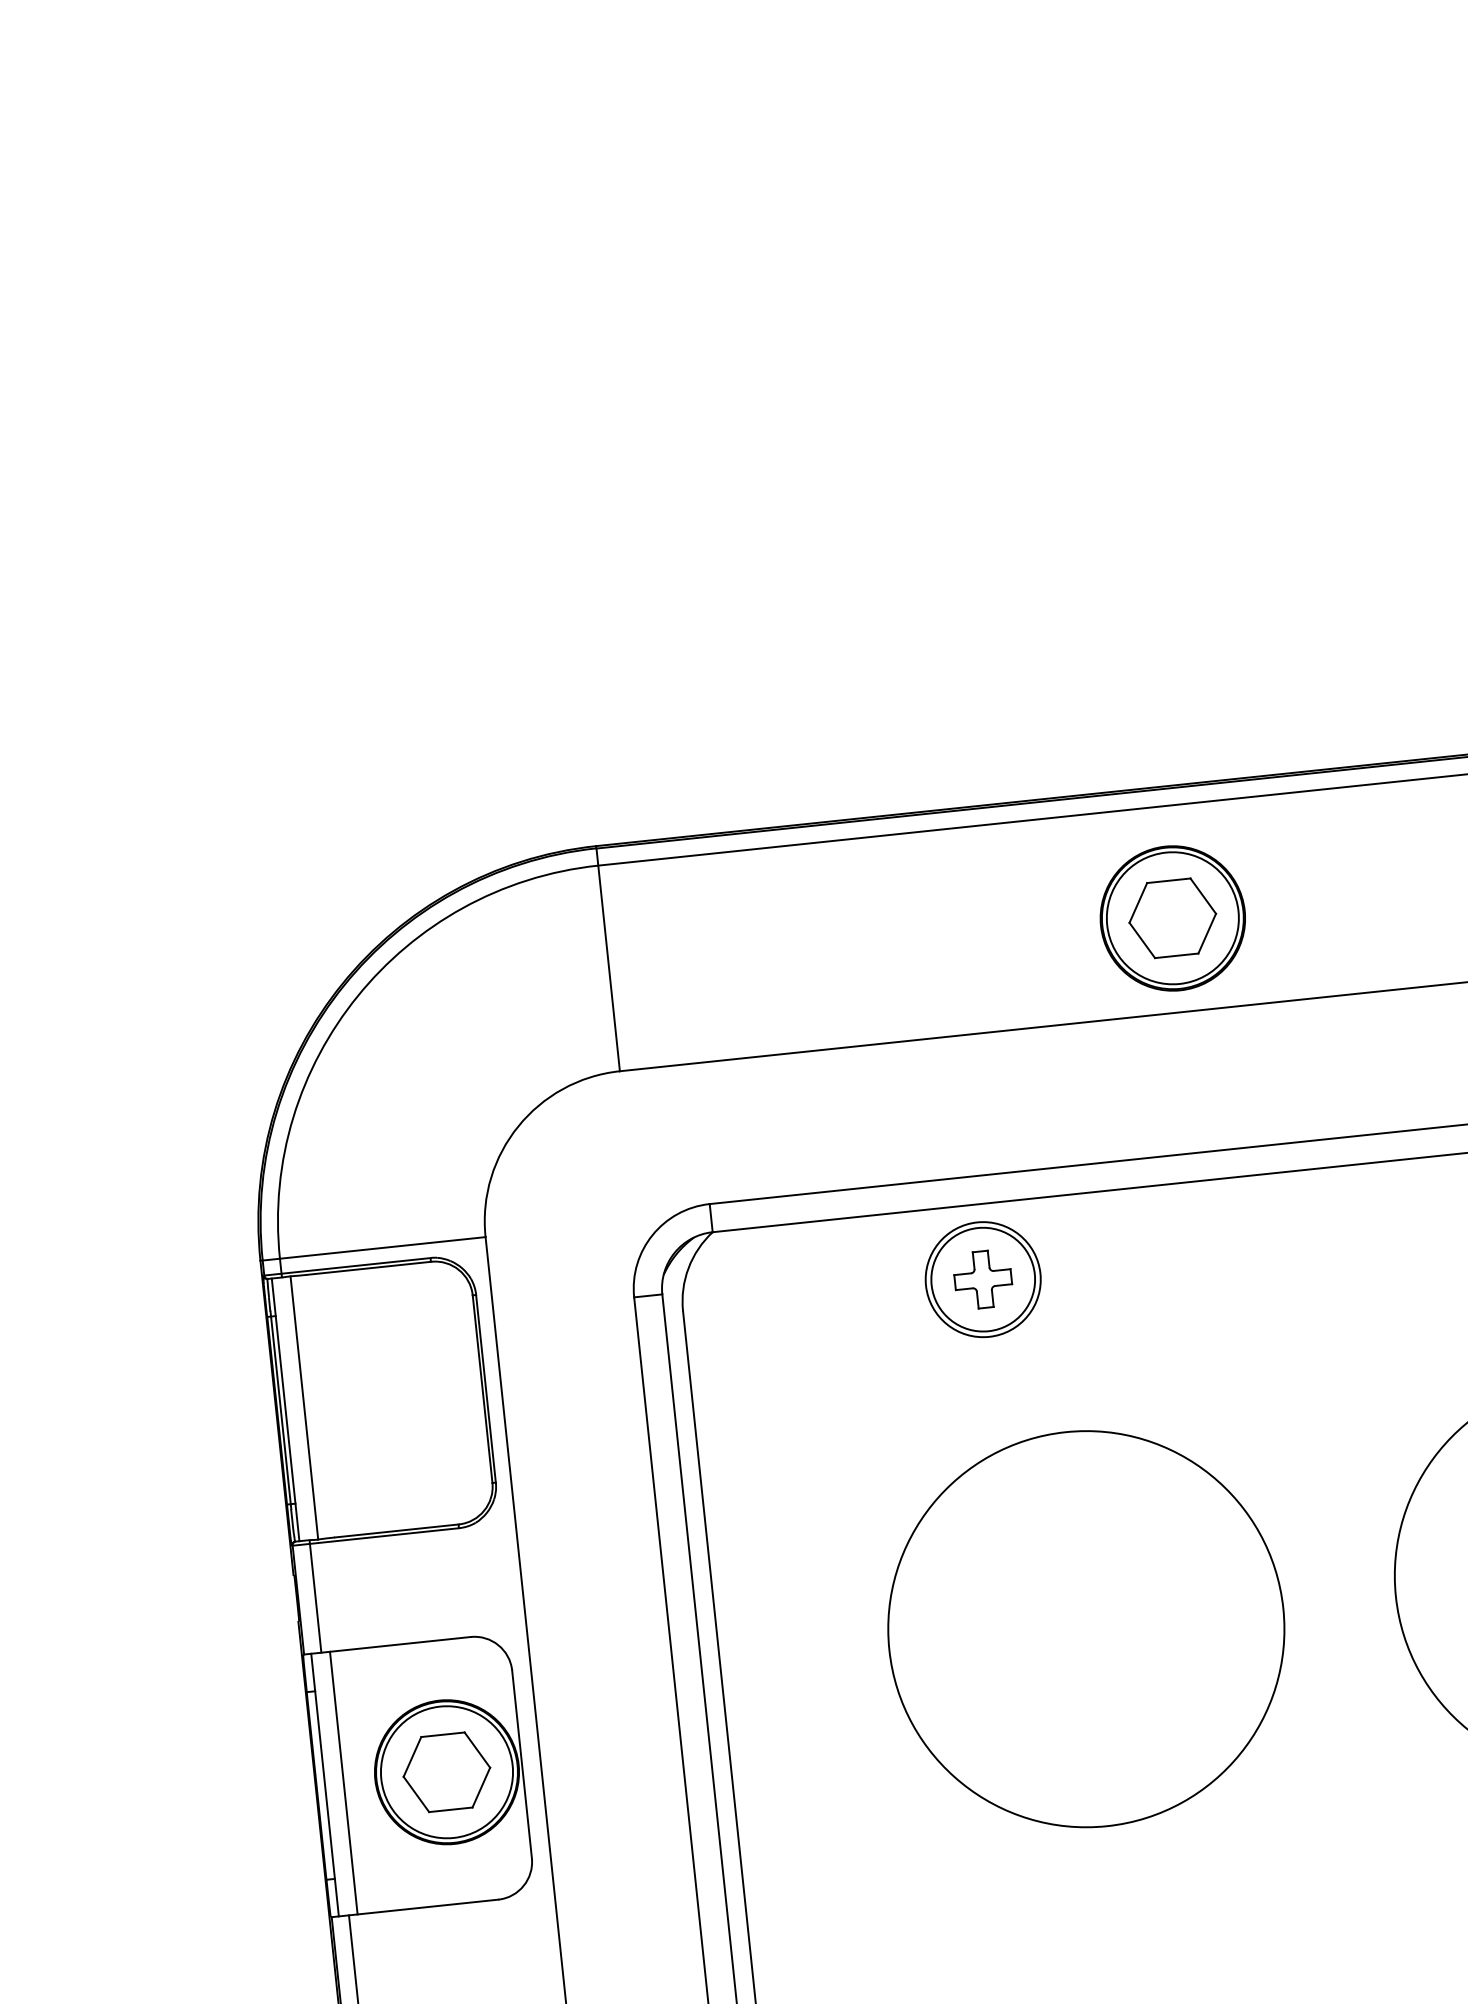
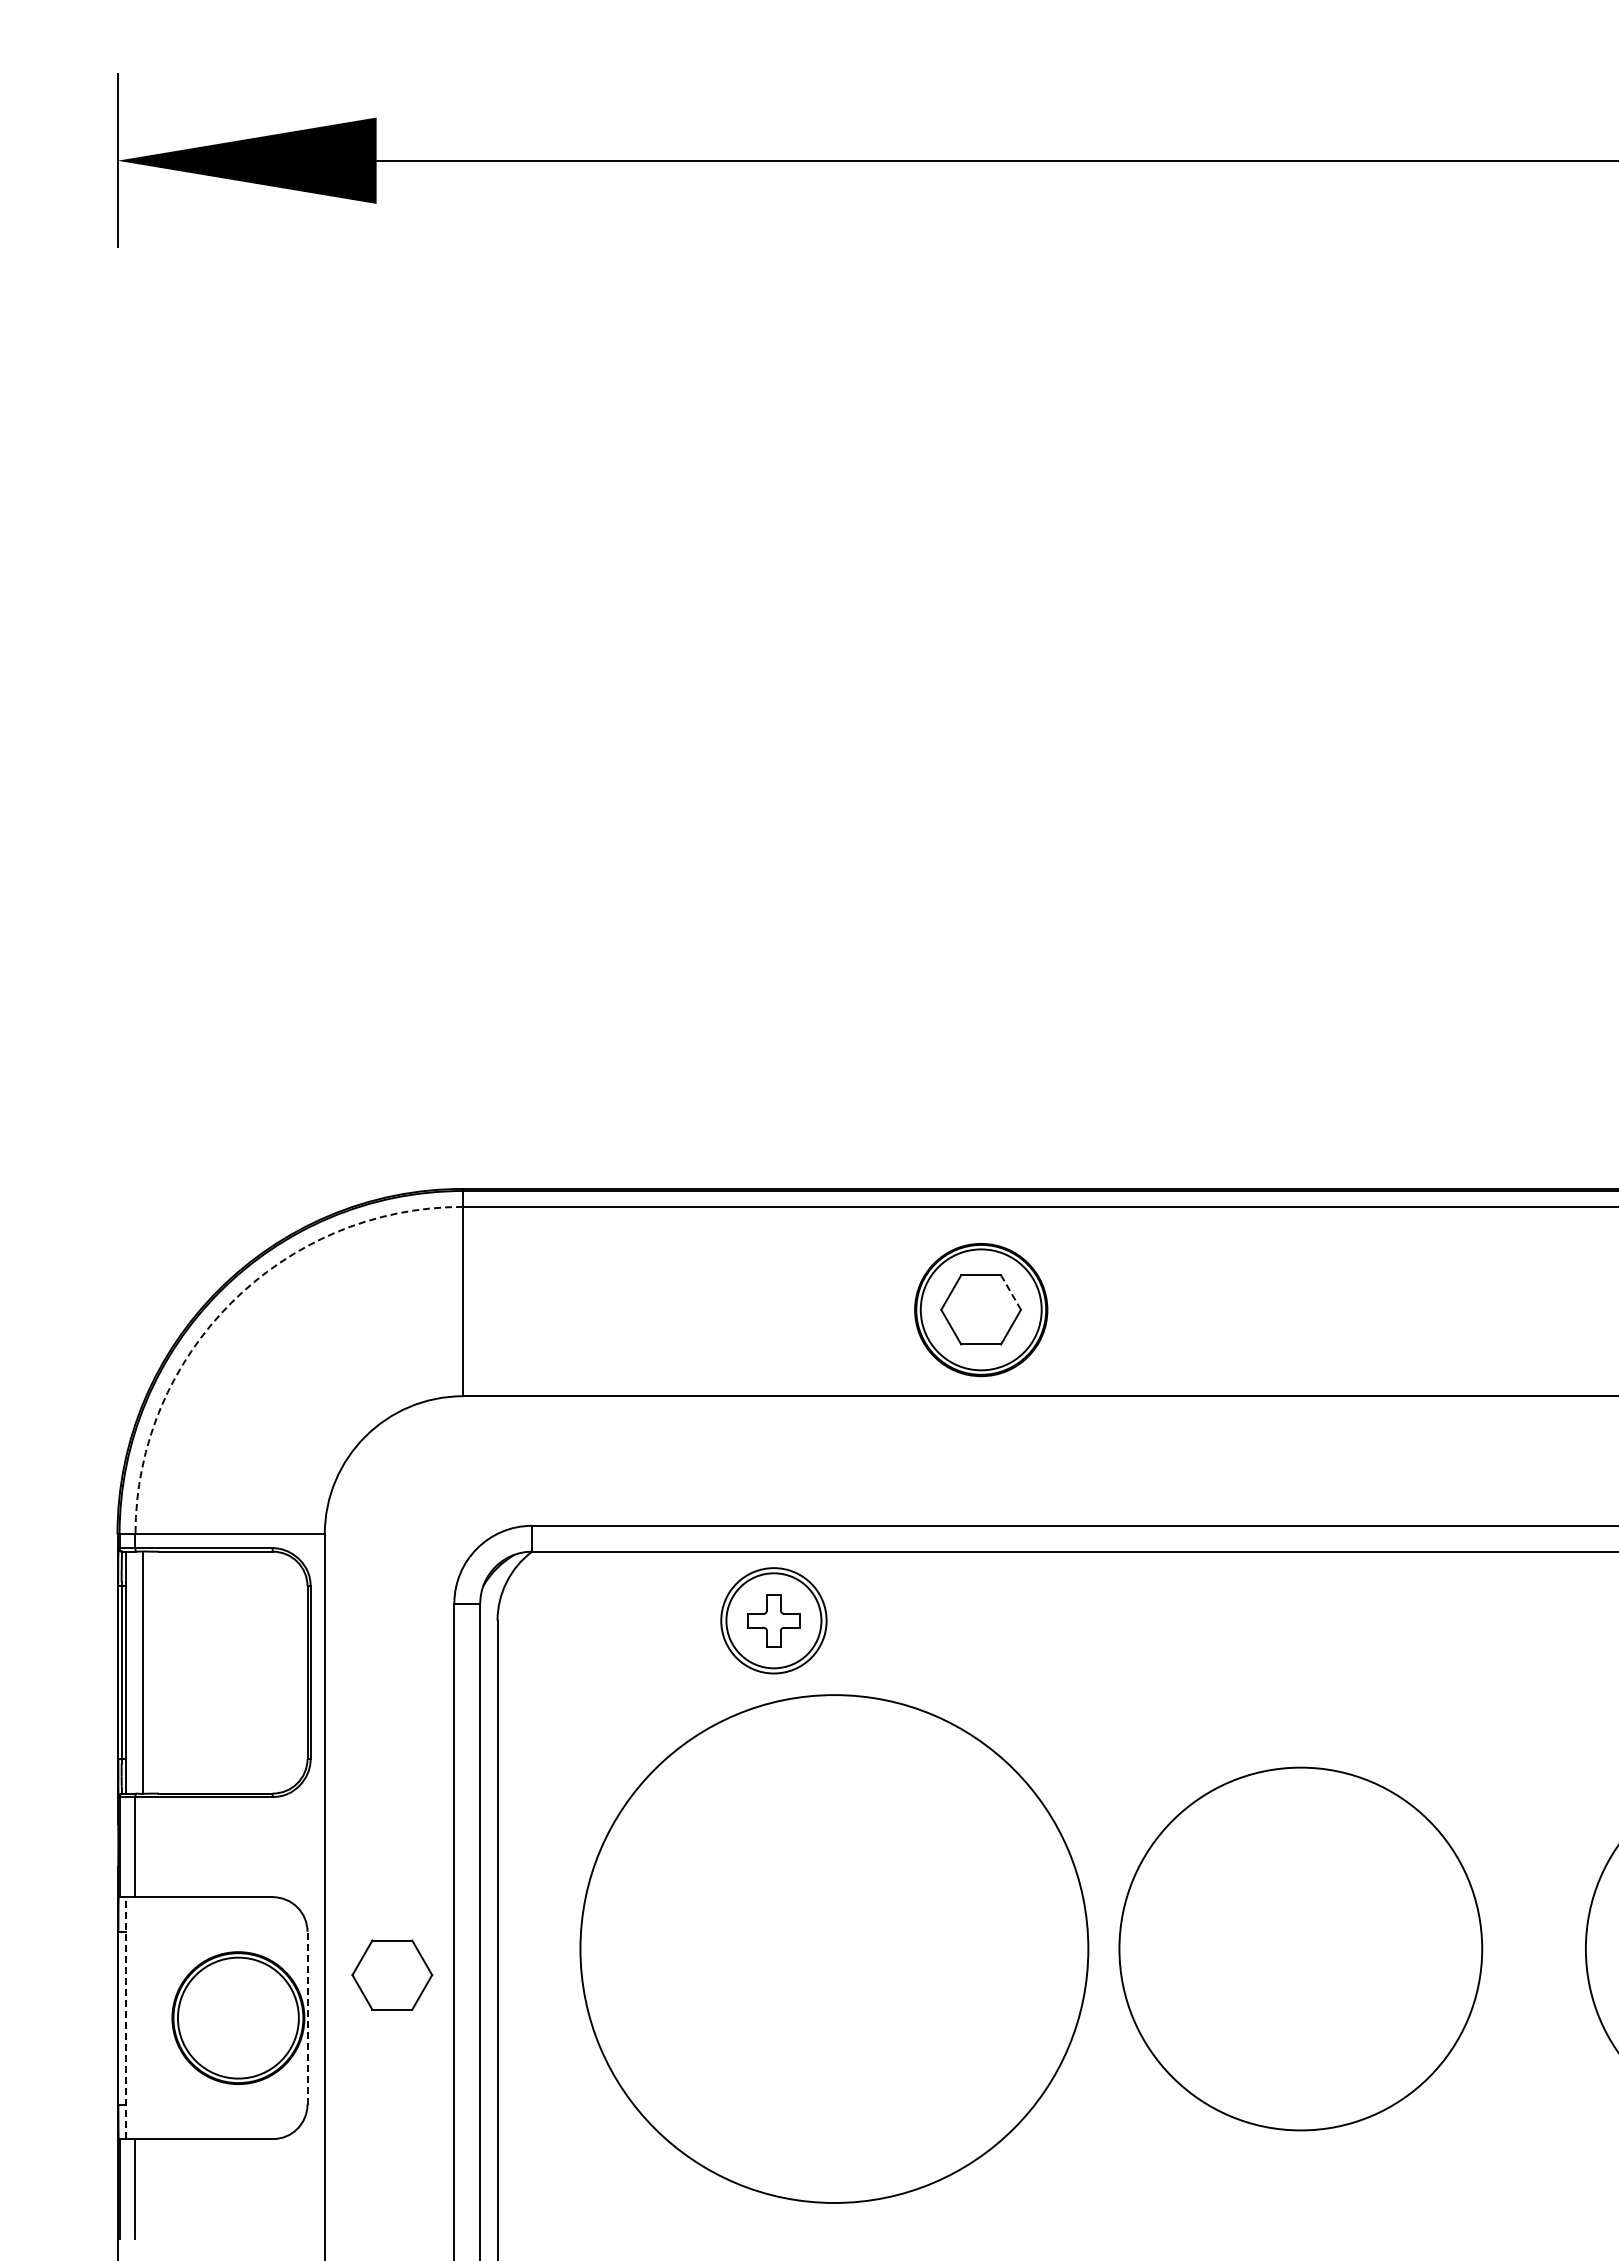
line: (1203, 895) -> (1011, 1292), solid -> dashed
arc: (357, 995) -> (231, 1302), solid -> dashed
circle: (1086, 1628) -> (834, 1948), size x1.4
line: (521, 1763) -> (307, 2017), solid -> dashed
part: (447, 1771) -> (392, 1974), moved
line: (343, 1783) -> (143, 2018), removed
line: (325, 1785) -> (126, 2018), solid -> dashed

